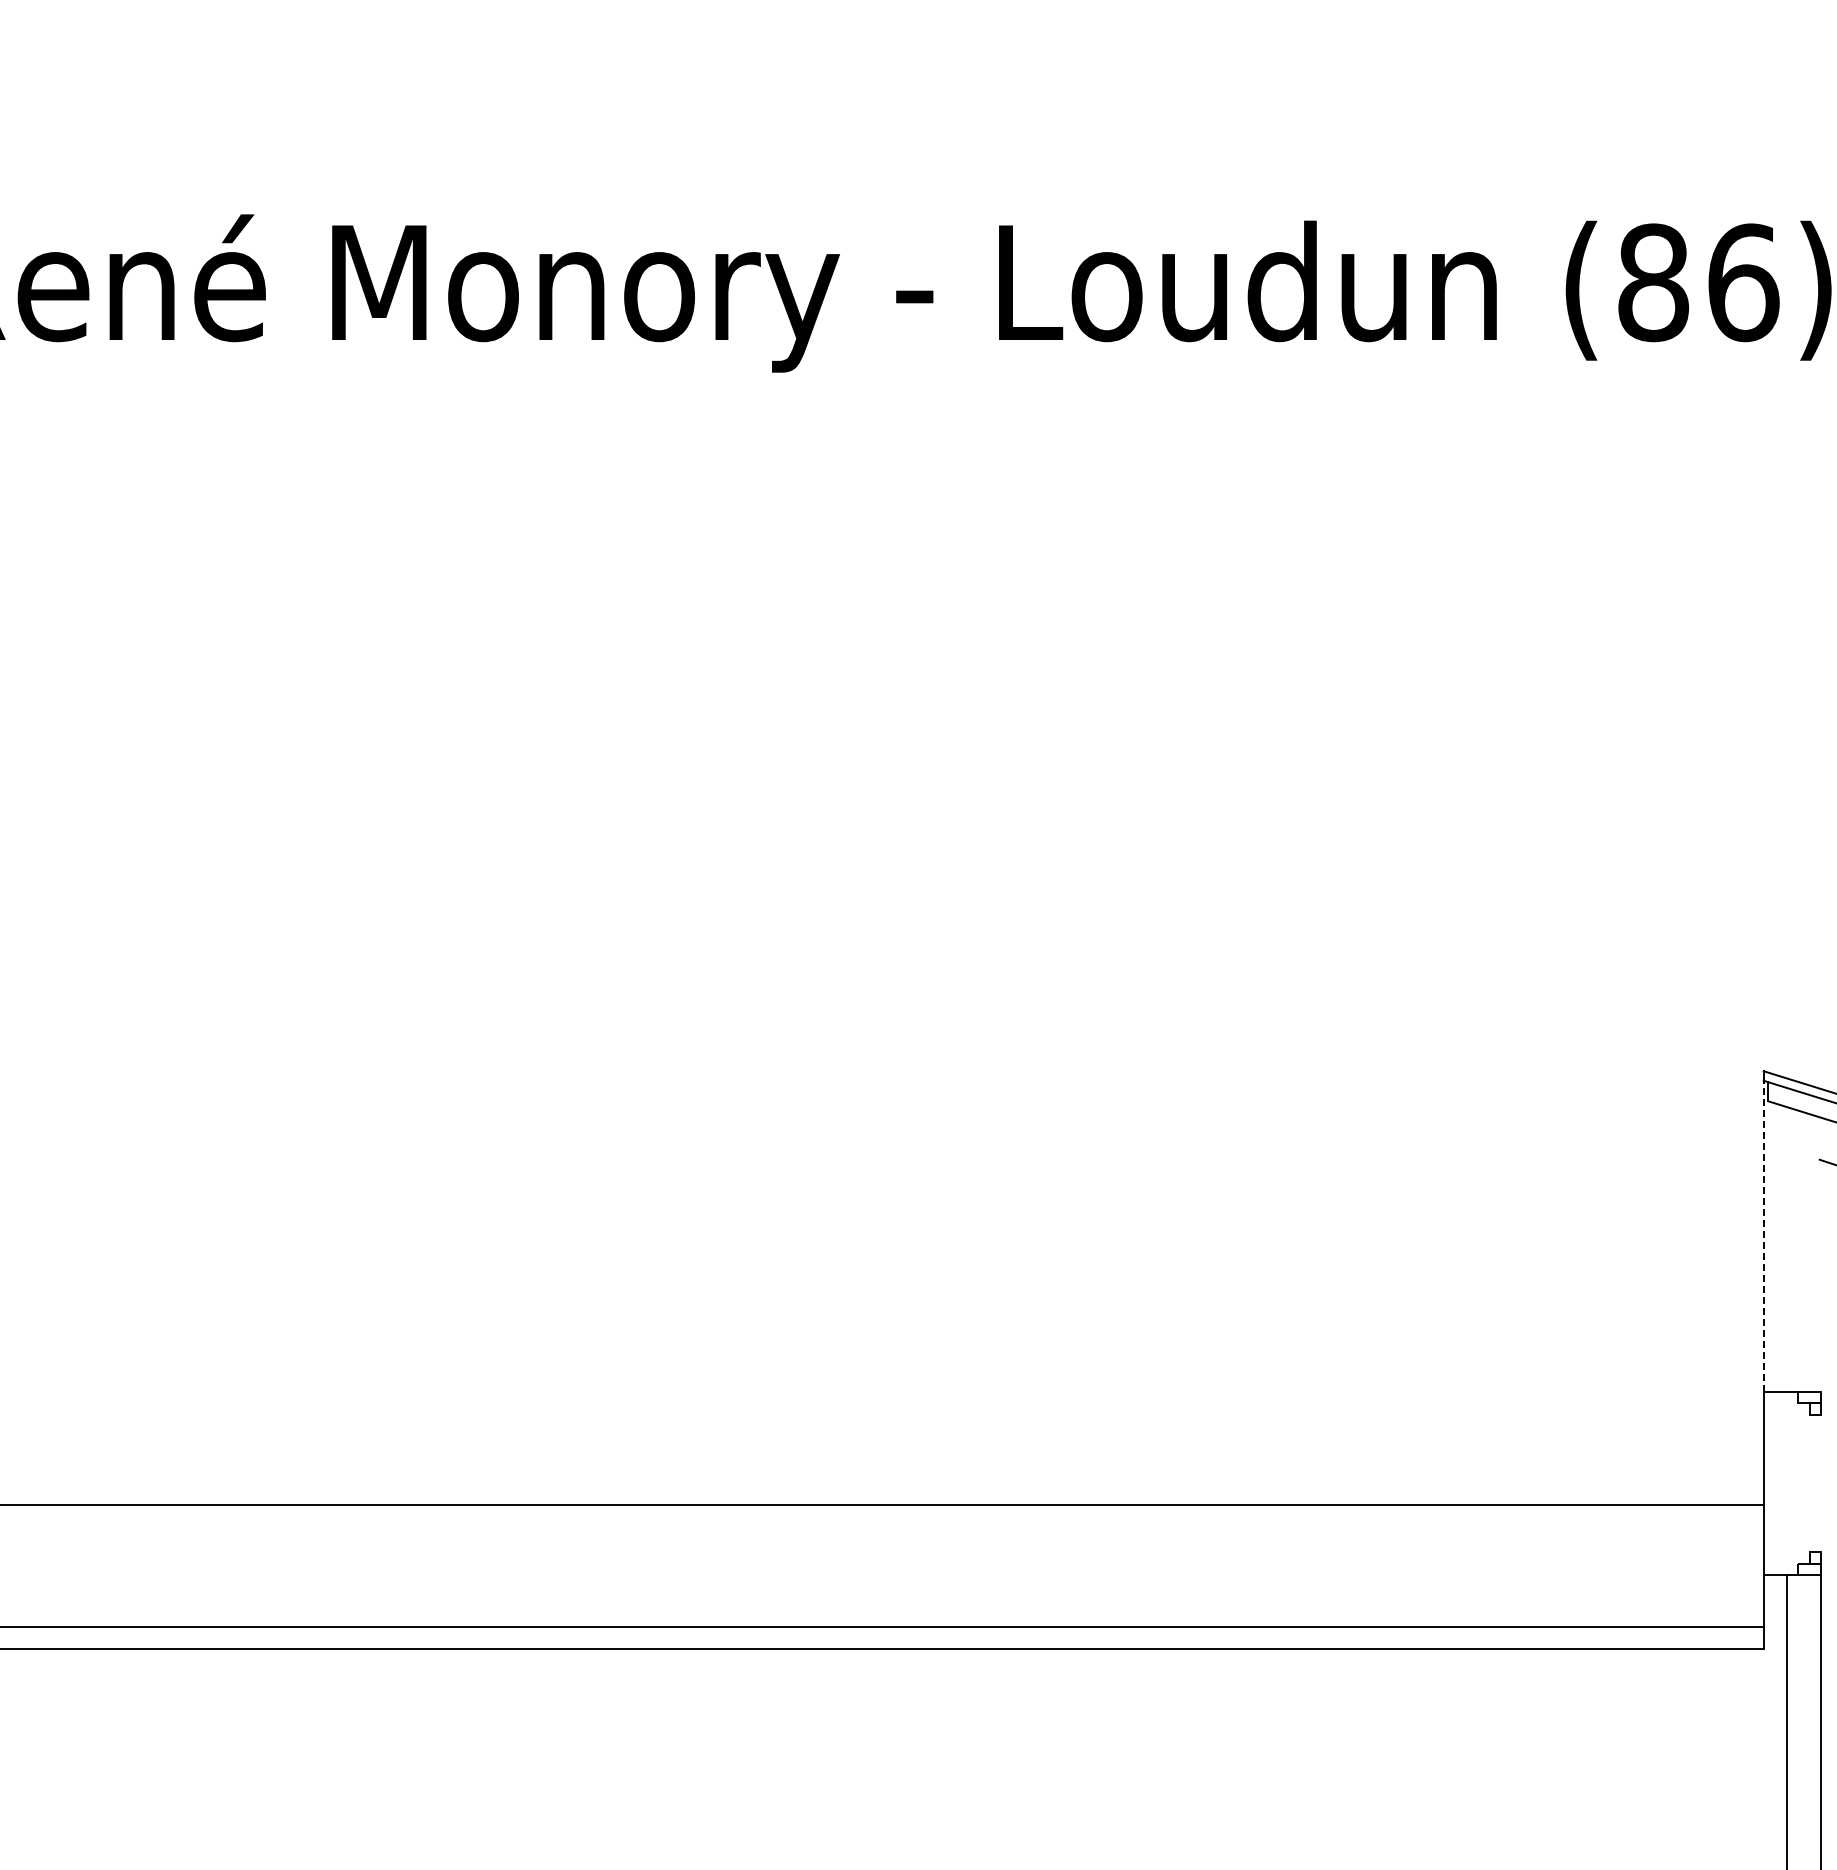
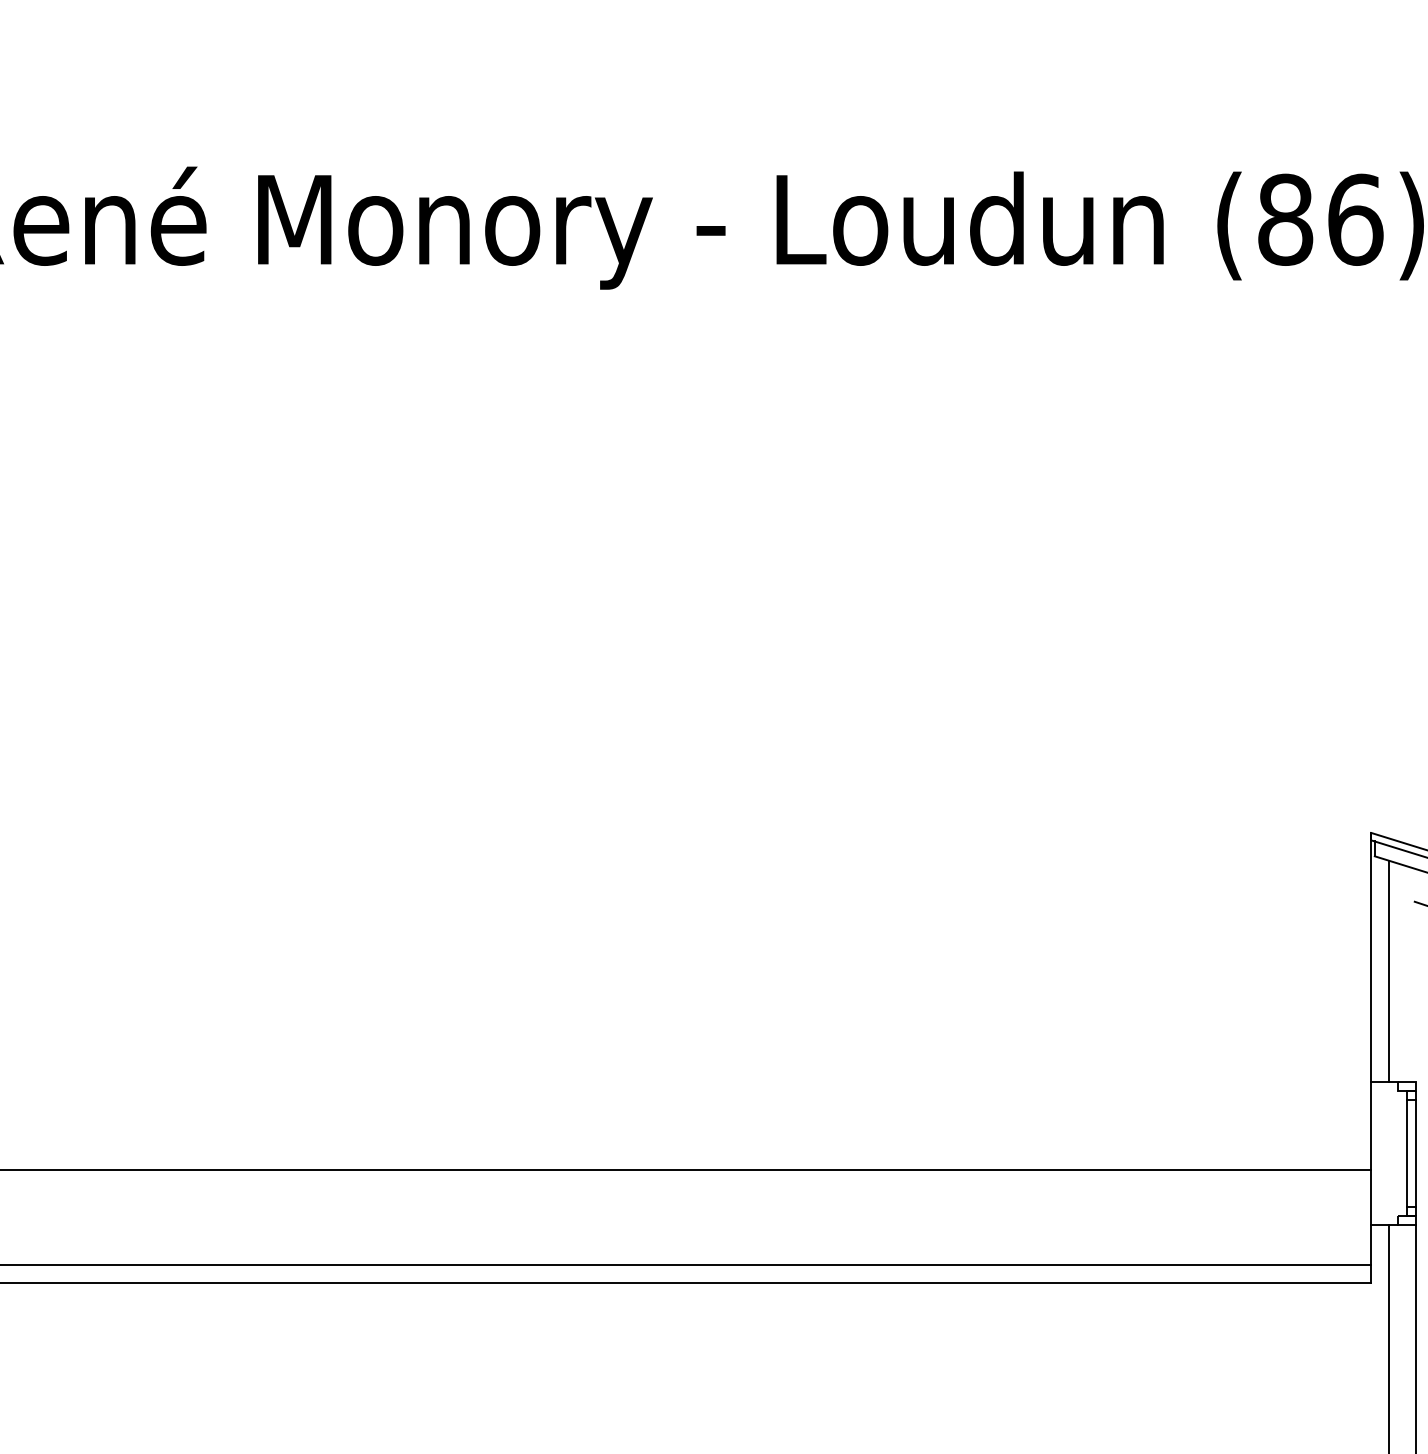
line: (1763, 1231) -> (1371, 957), dashed -> solid
line: (1786, 1249) -> (1388, 971), added
line: (1809, 1483) -> (1406, 1153), added
line: (1821, 1483) -> (1416, 1153), added

